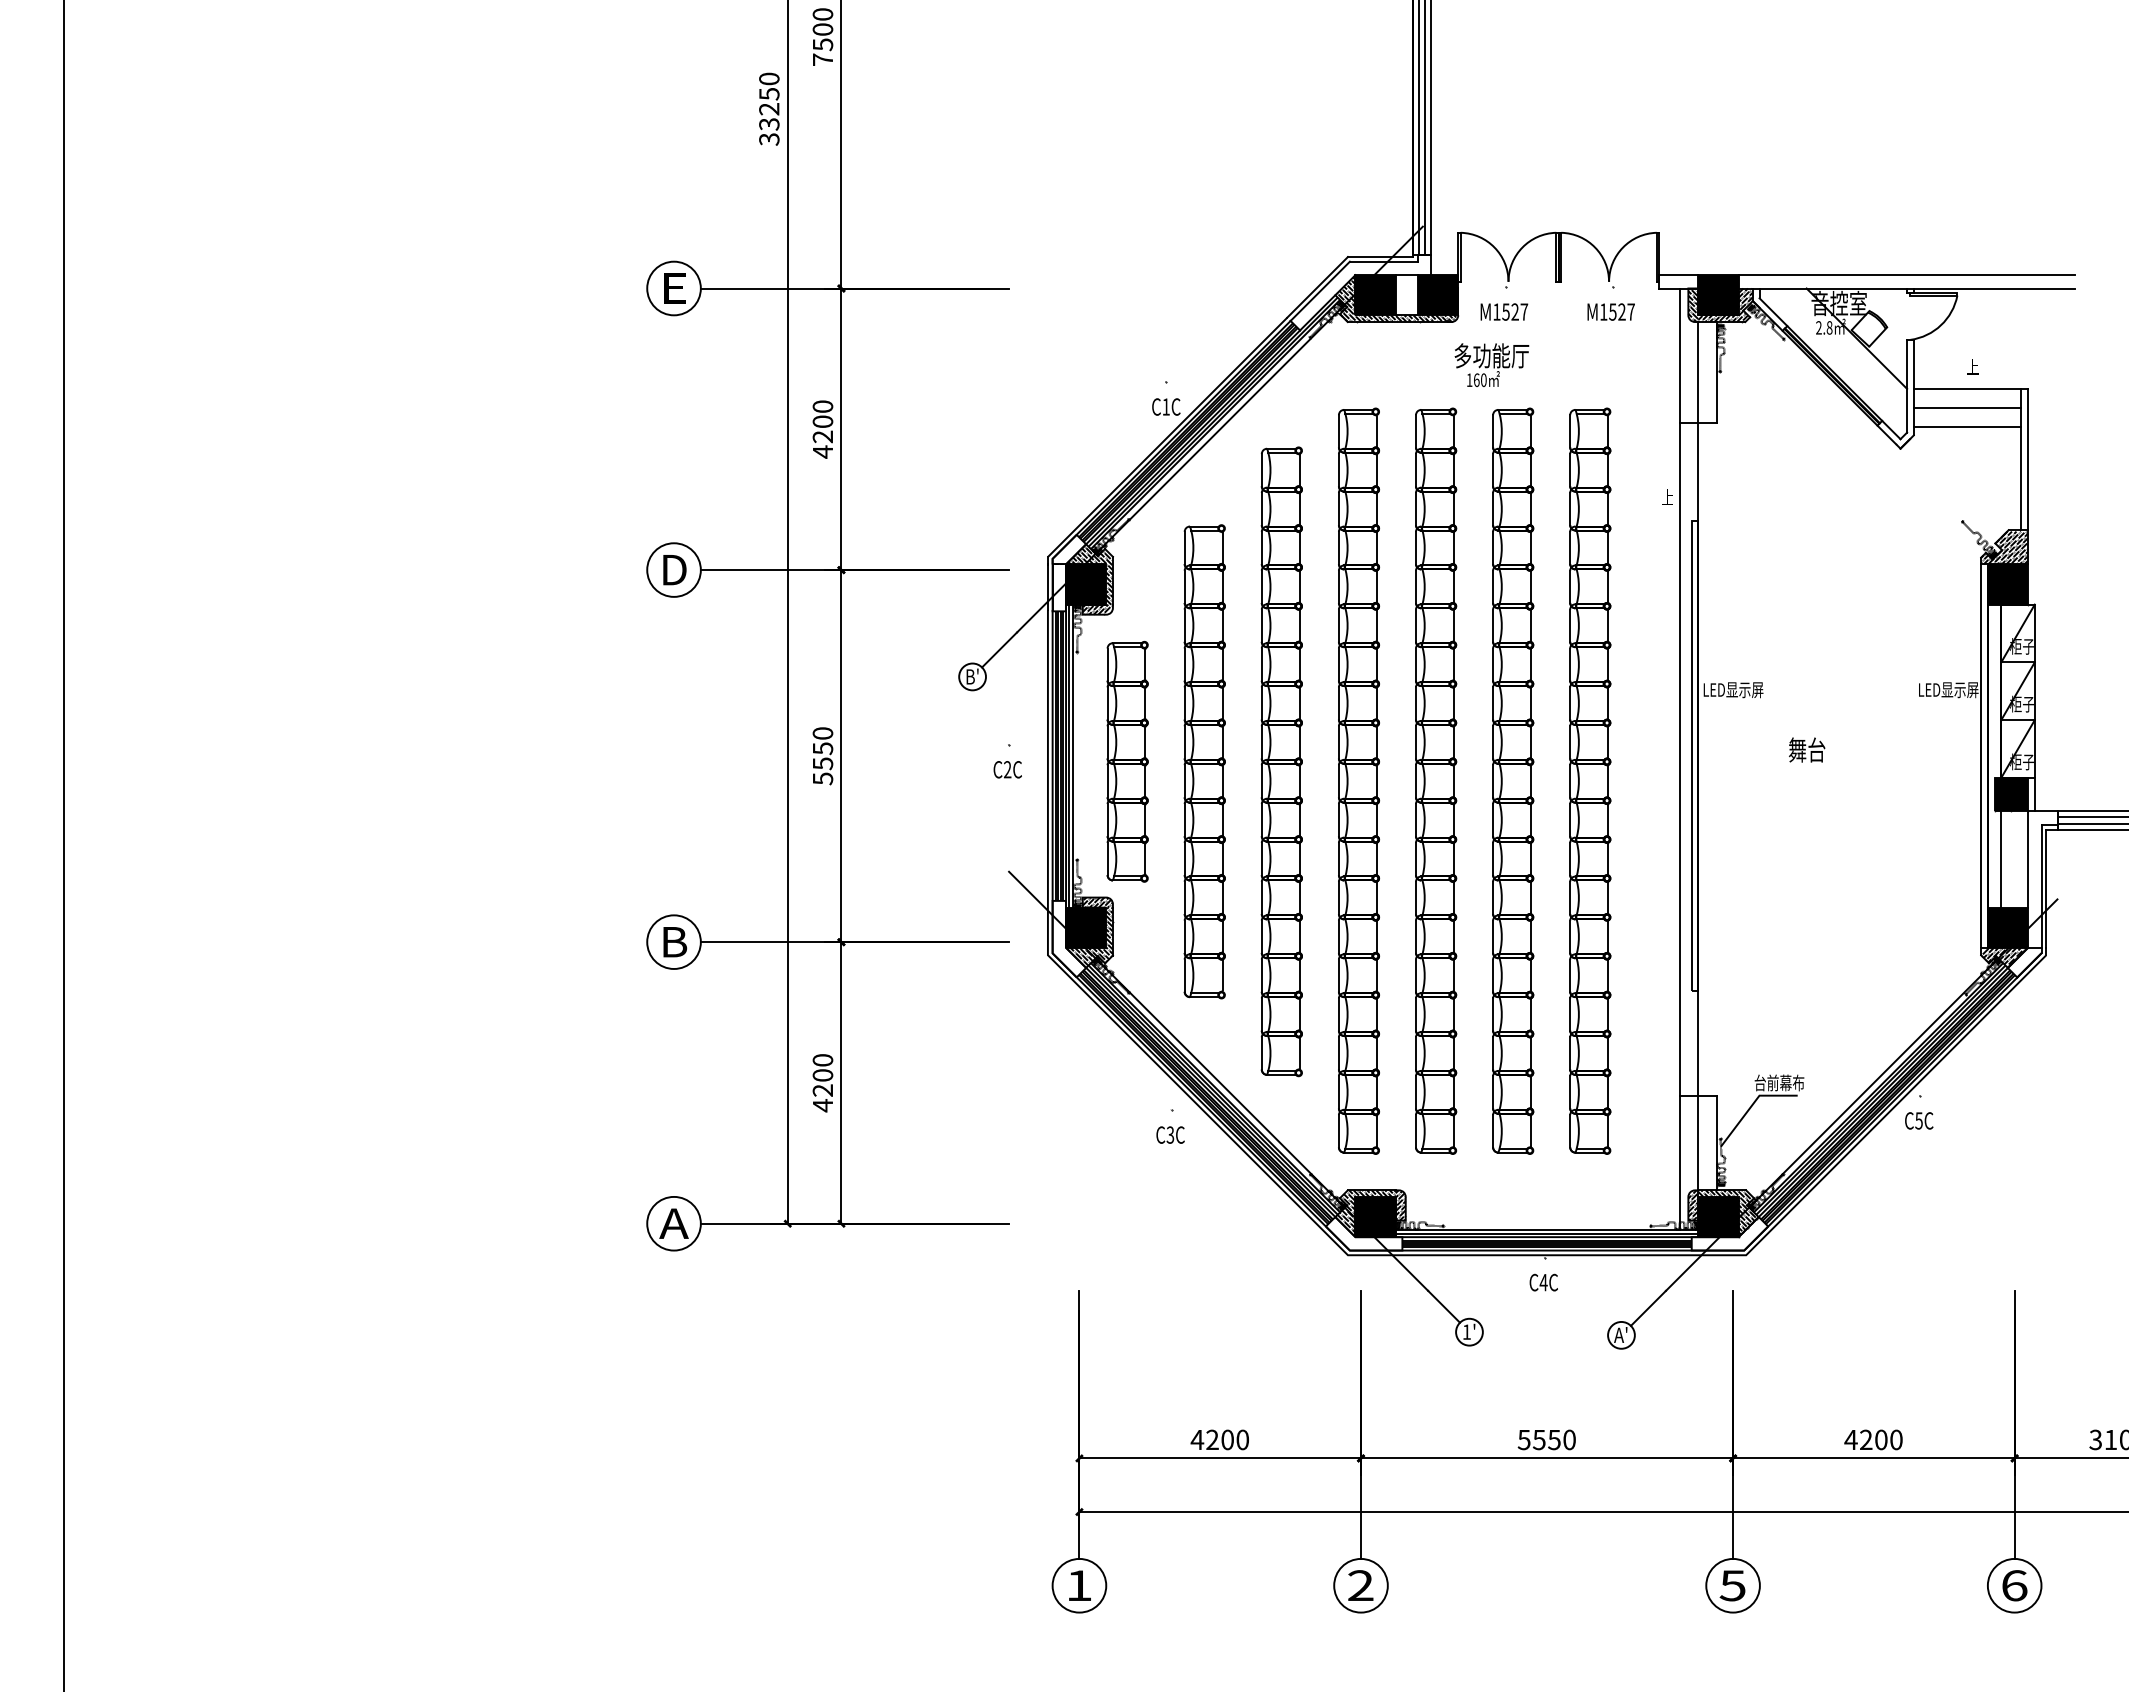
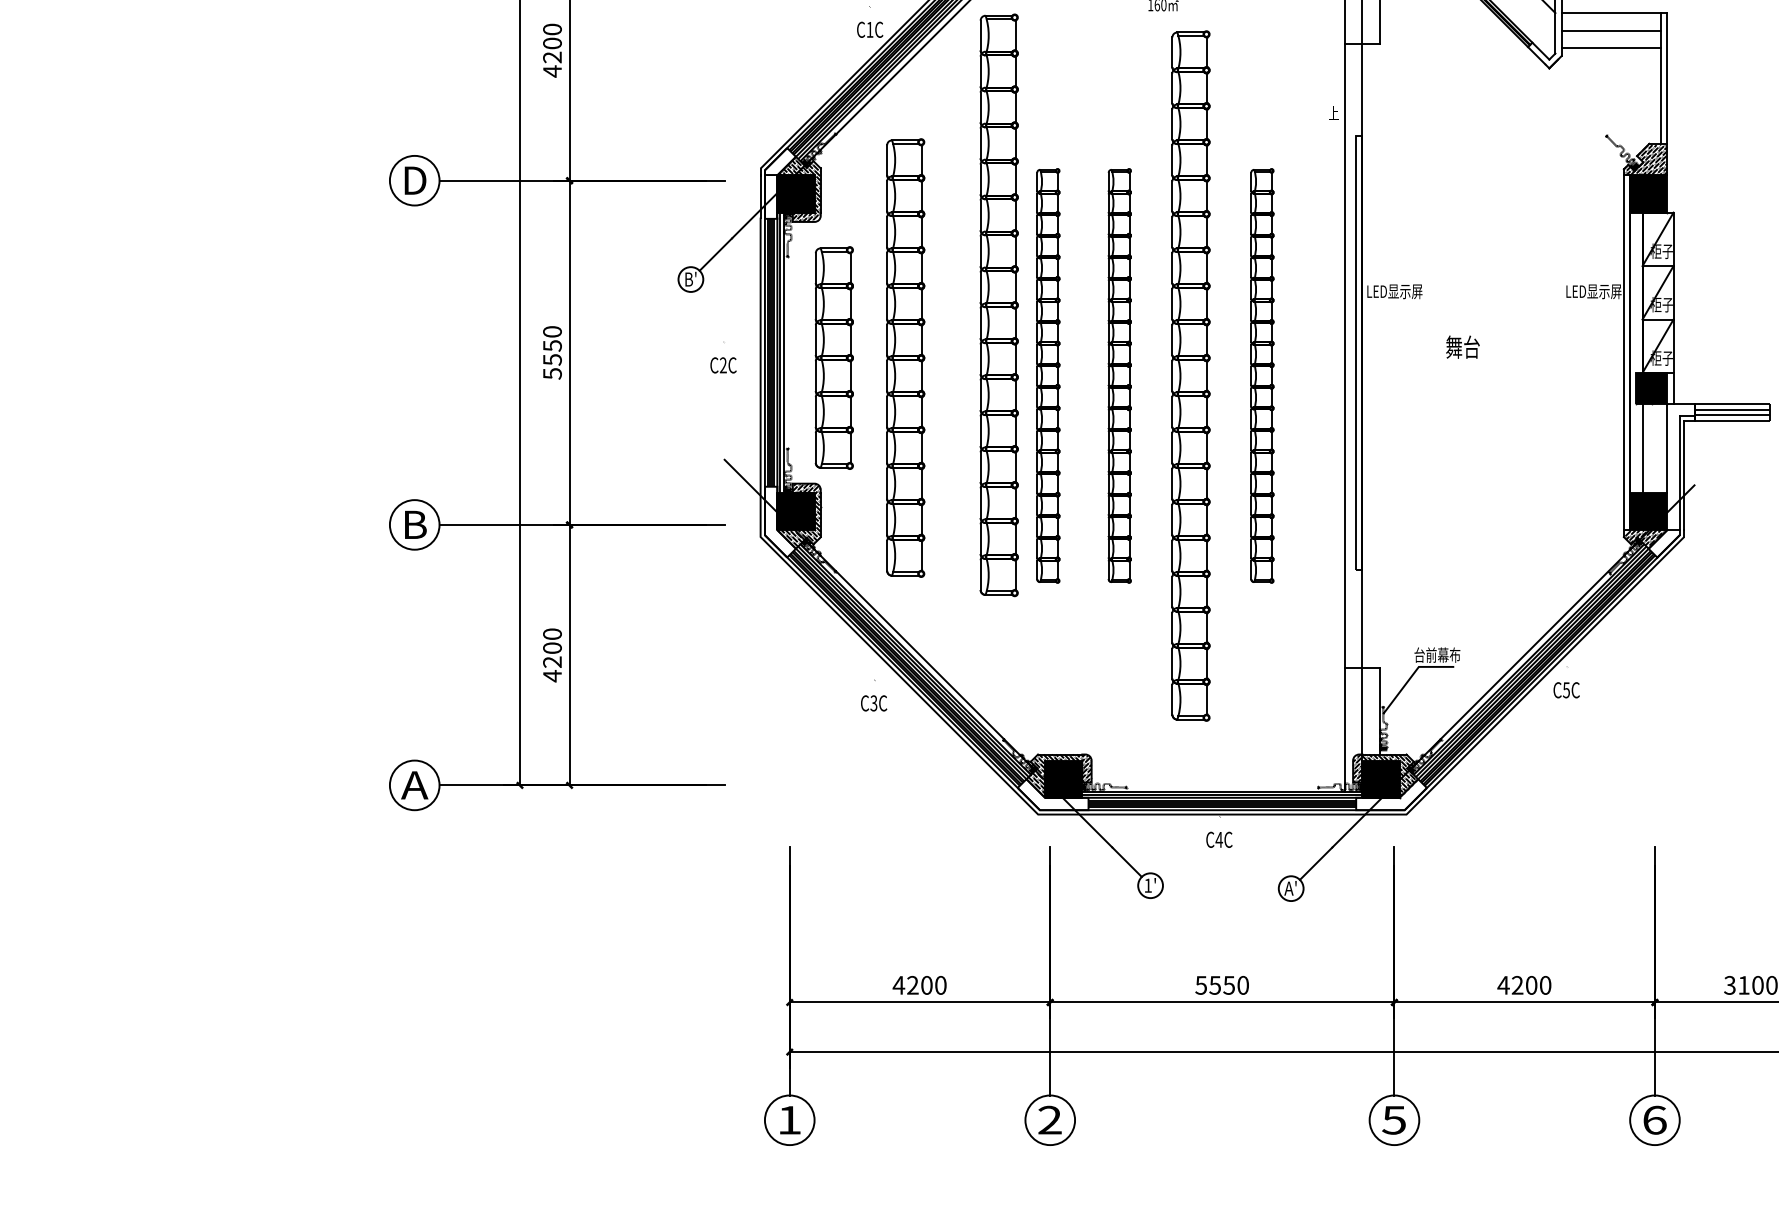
part: (1281, 761) -> (998, 305), moved
part: (1358, 780) -> (1047, 375), size x0.6
part: (1436, 780) -> (1120, 375), size x0.6
part: (1590, 780) -> (1262, 375), size x0.6

